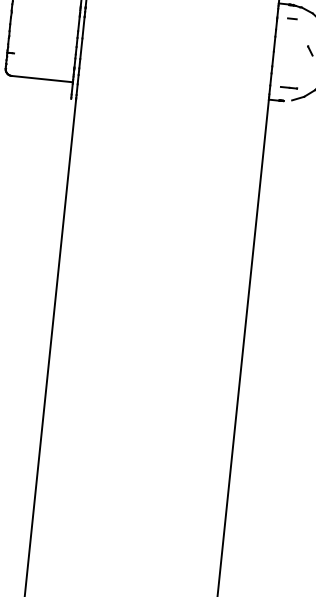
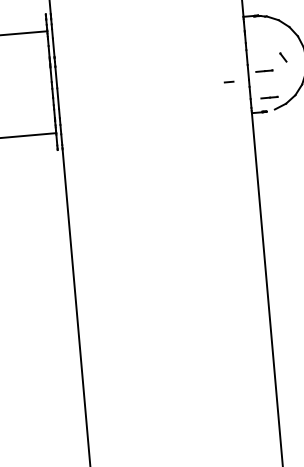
line: (292, 18) -> (229, 81), moved
line: (289, 60) -> (264, 70), added

